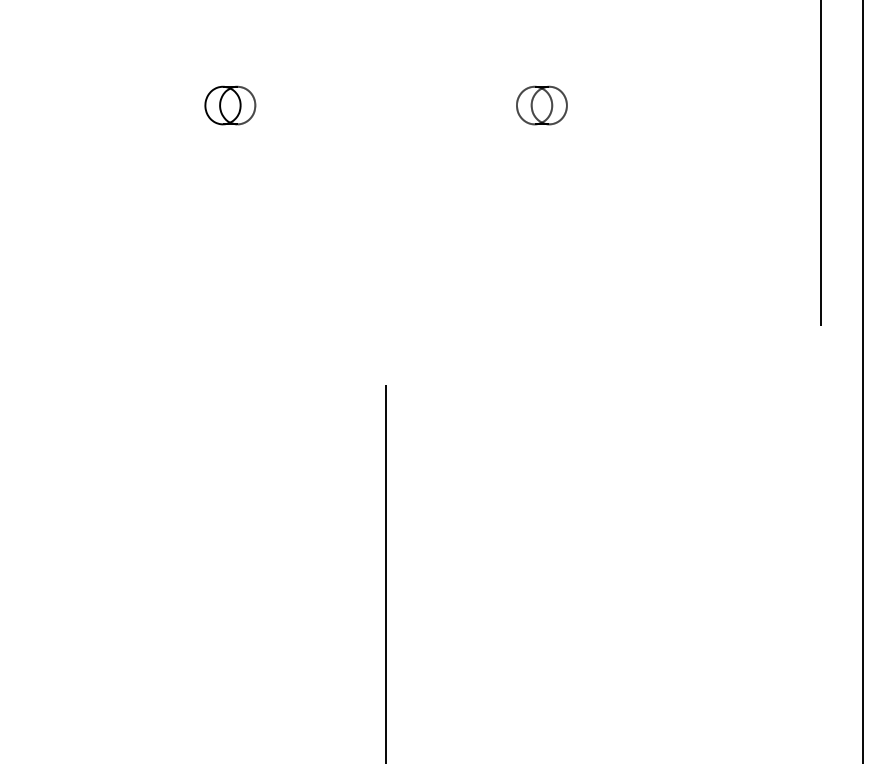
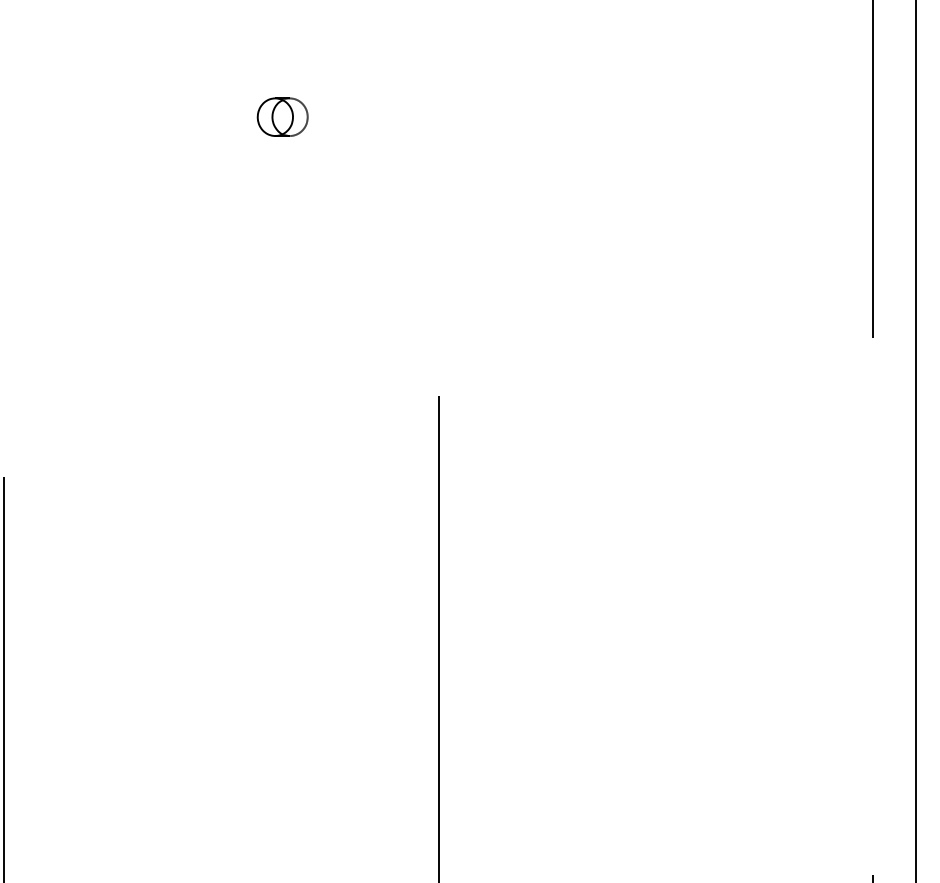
part: (542, 104) -> (594, 116), removed

